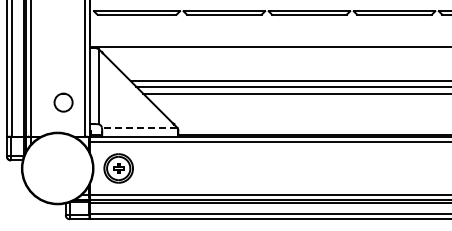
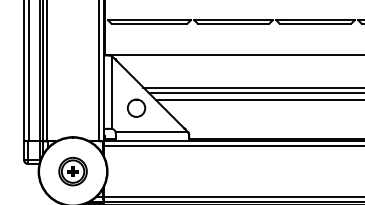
circle: (63, 102) -> (136, 108), moved
line: (139, 127) -> (151, 132), dashed -> solid
part: (118, 168) -> (72, 171), moved

